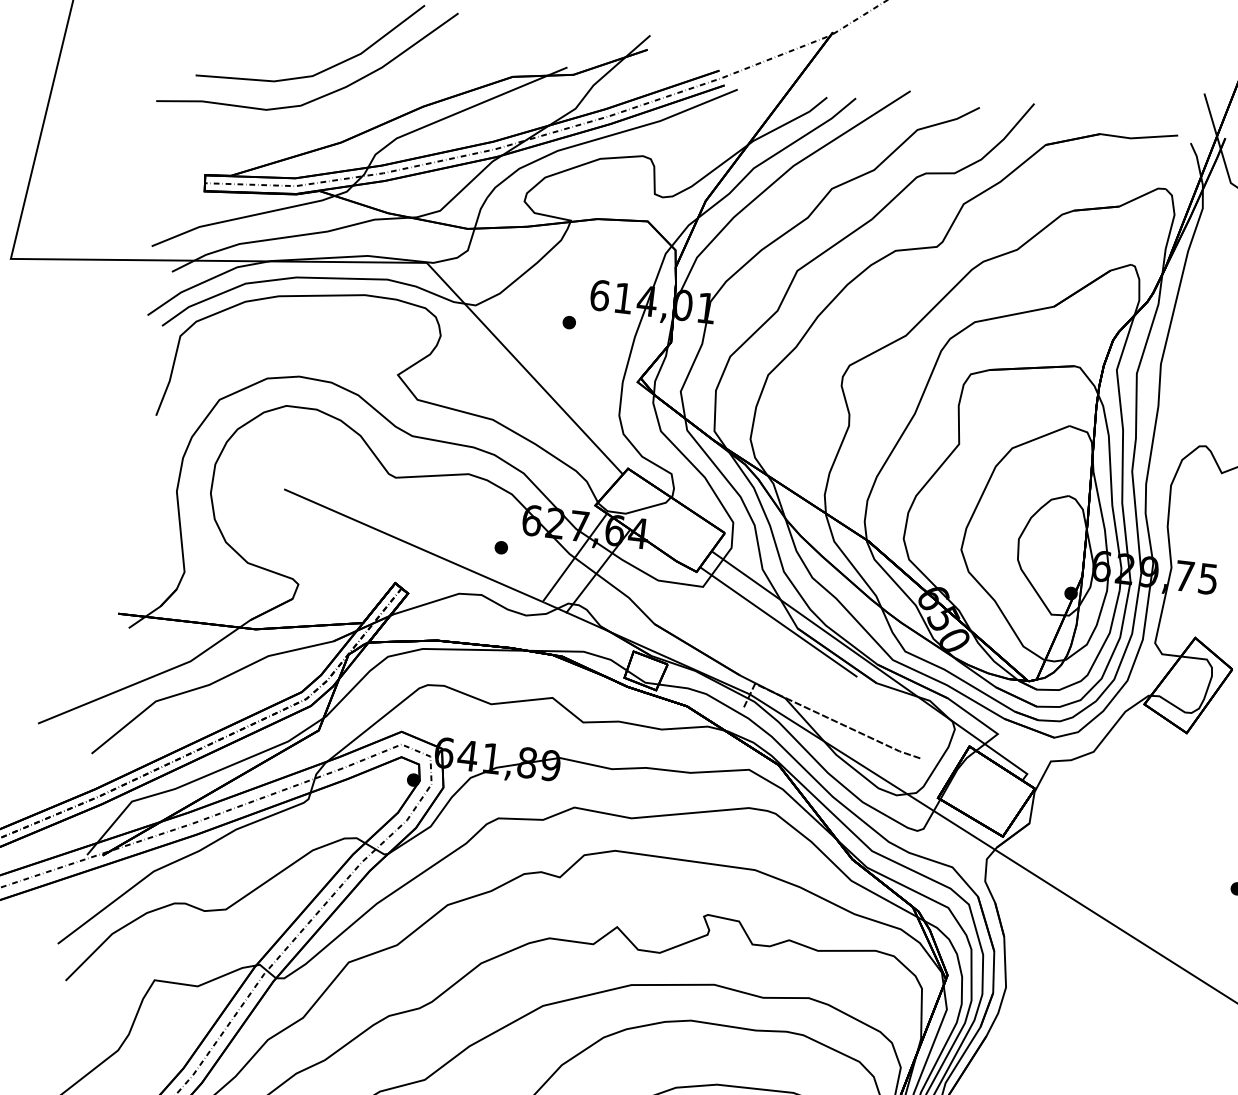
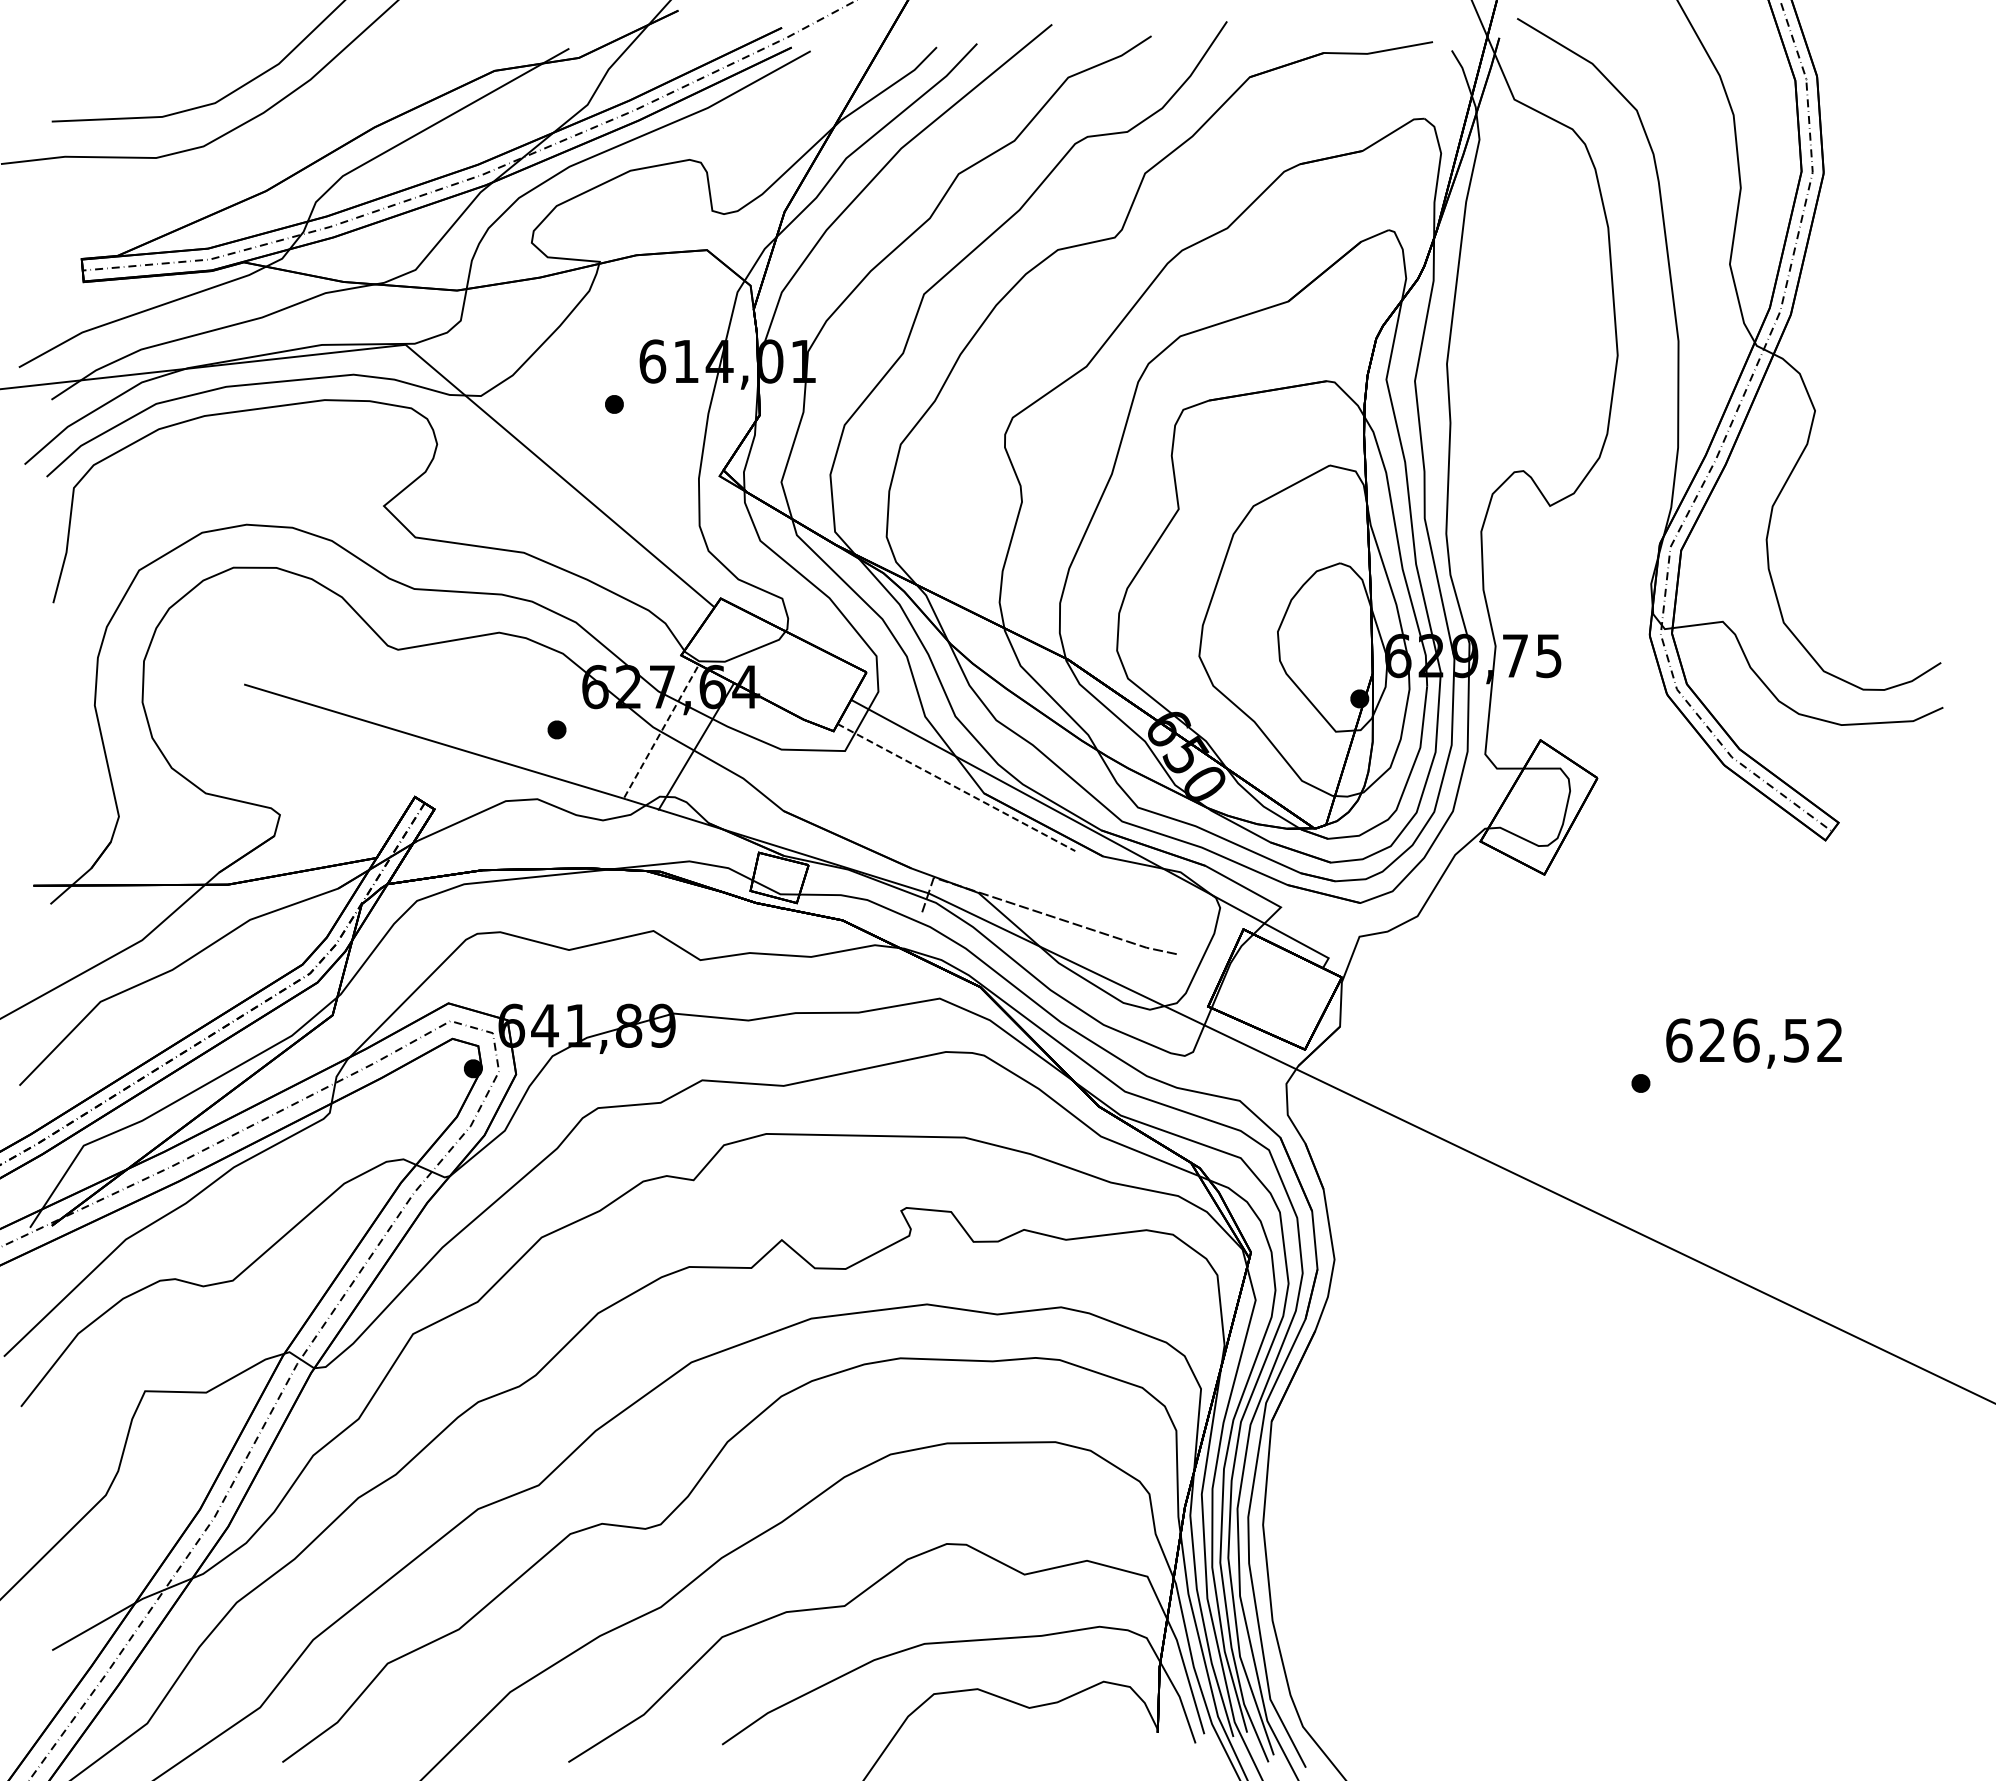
line: (575, 556) -> (661, 730), solid -> dashed
line: (778, 622) -> (956, 787), solid -> dashed

